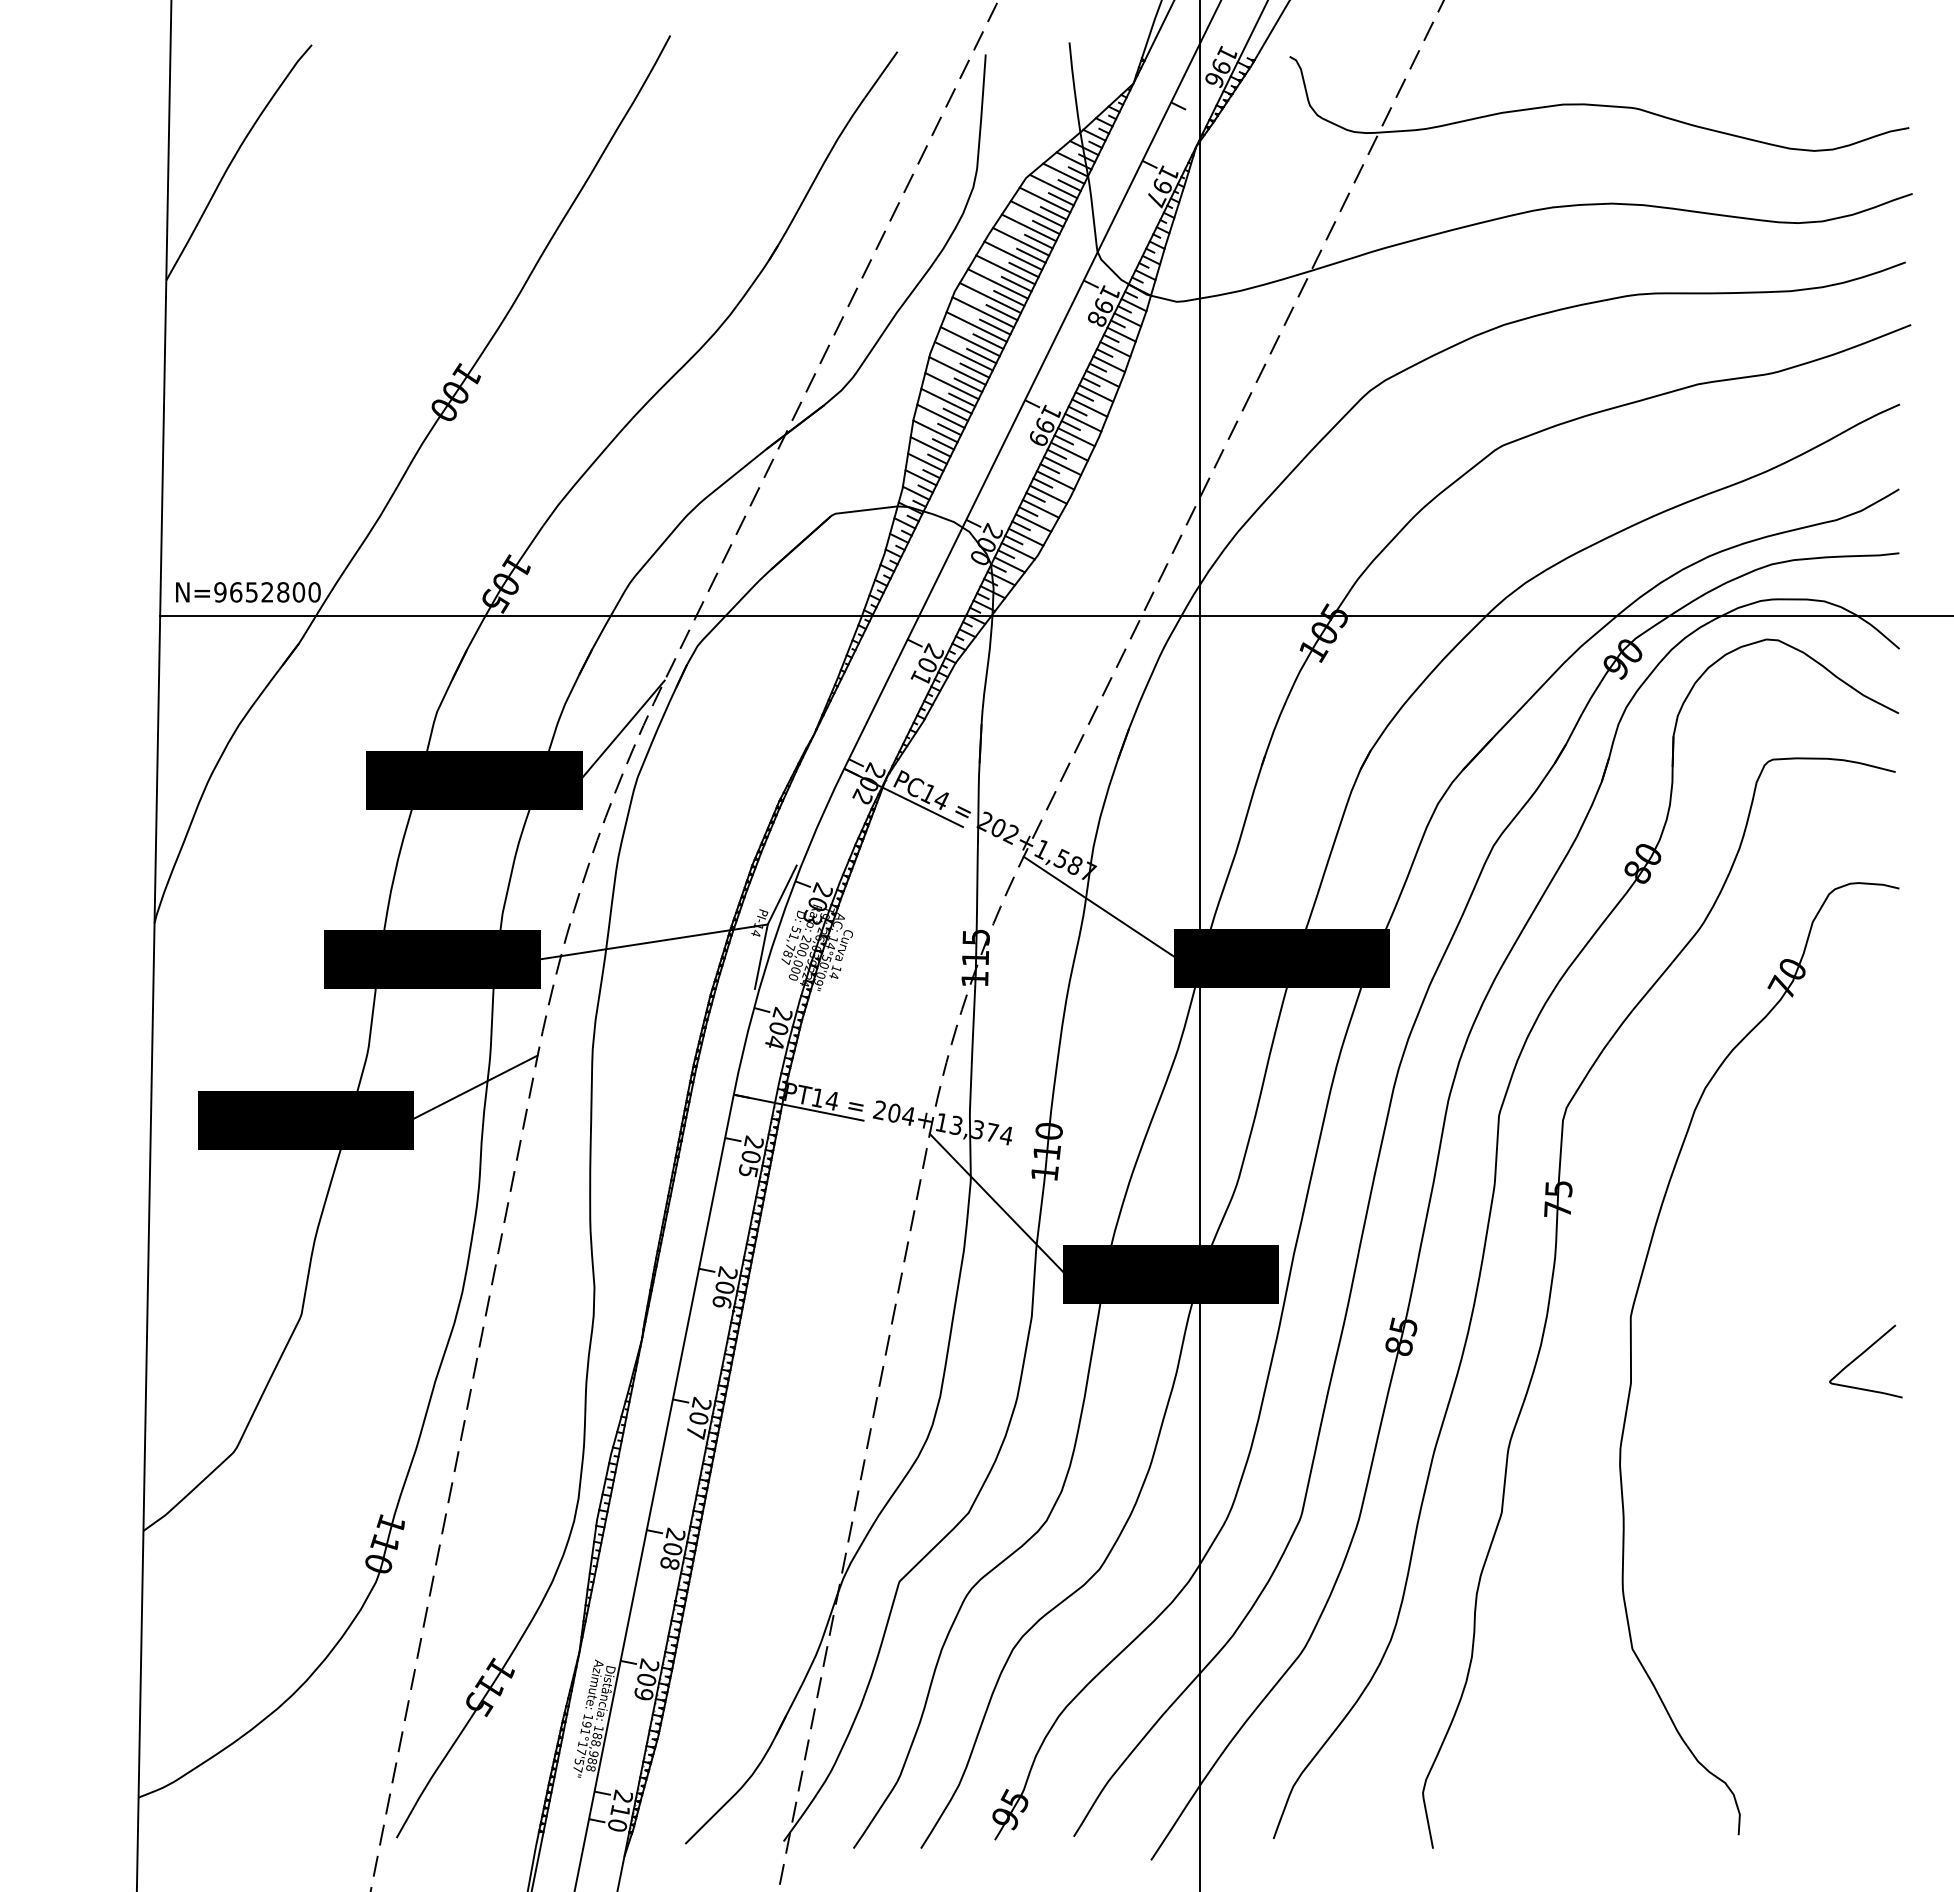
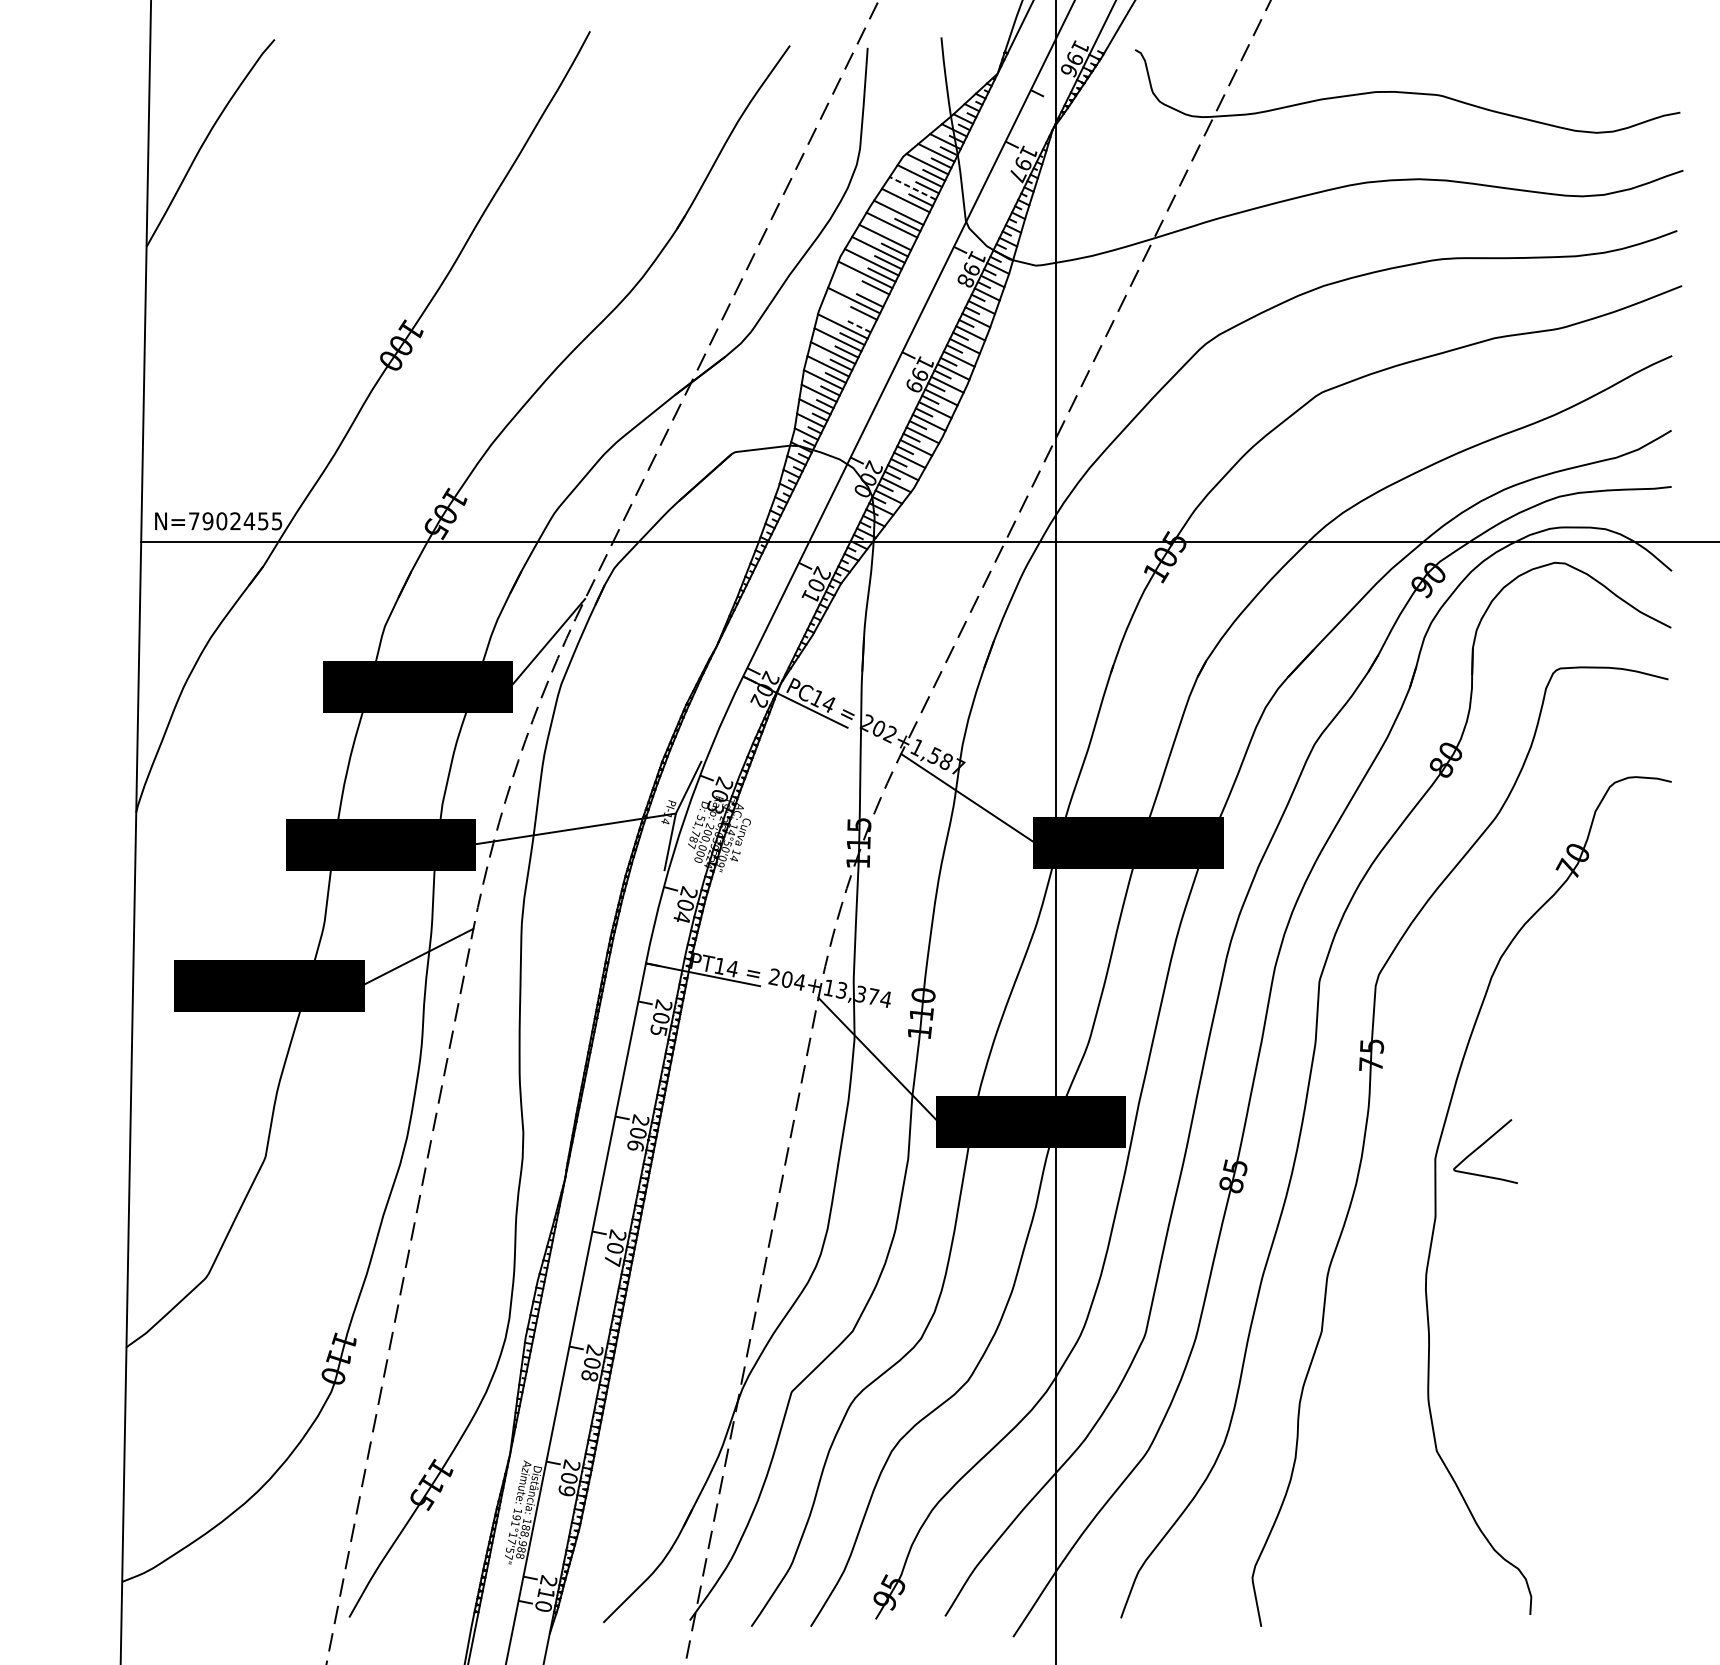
line: (1036, 213) -> (912, 187), solid -> dashed
line: (1038, 241) -> (914, 212), removed
line: (1023, 269) -> (900, 237), removed
line: (976, 326) -> (859, 287), removed
line: (963, 356) -> (848, 313), removed
line: (974, 370) -> (857, 326), solid -> dashed
text: (267, 592) -> (235, 521), N=9652800 -> N=7902455
curve: (1860, 1356) -> (1480, 1147), moved

